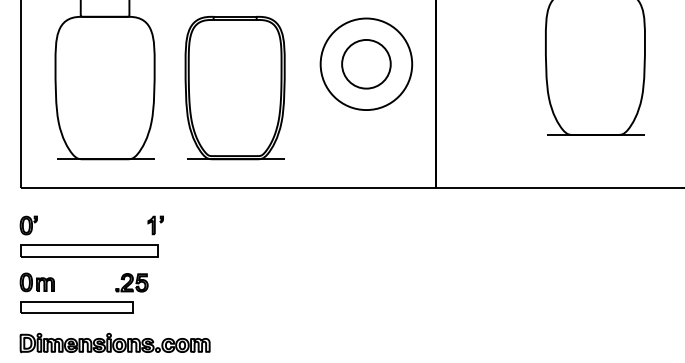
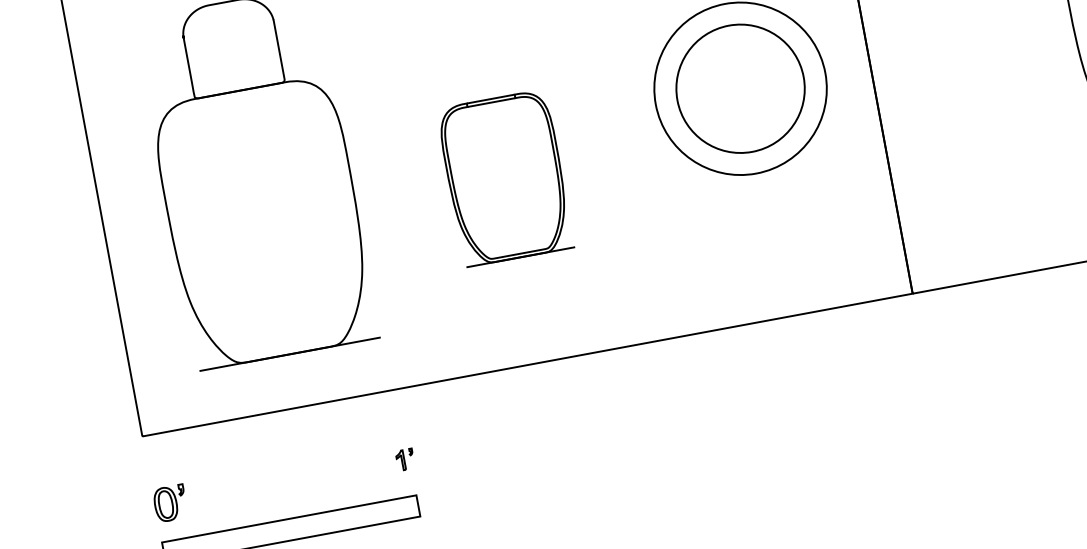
circle: (366, 63) -> (740, 87), size x1.4
part: (234, 88) -> (504, 178), size x0.6
part: (155, 225) -> (405, 459), size x0.6

